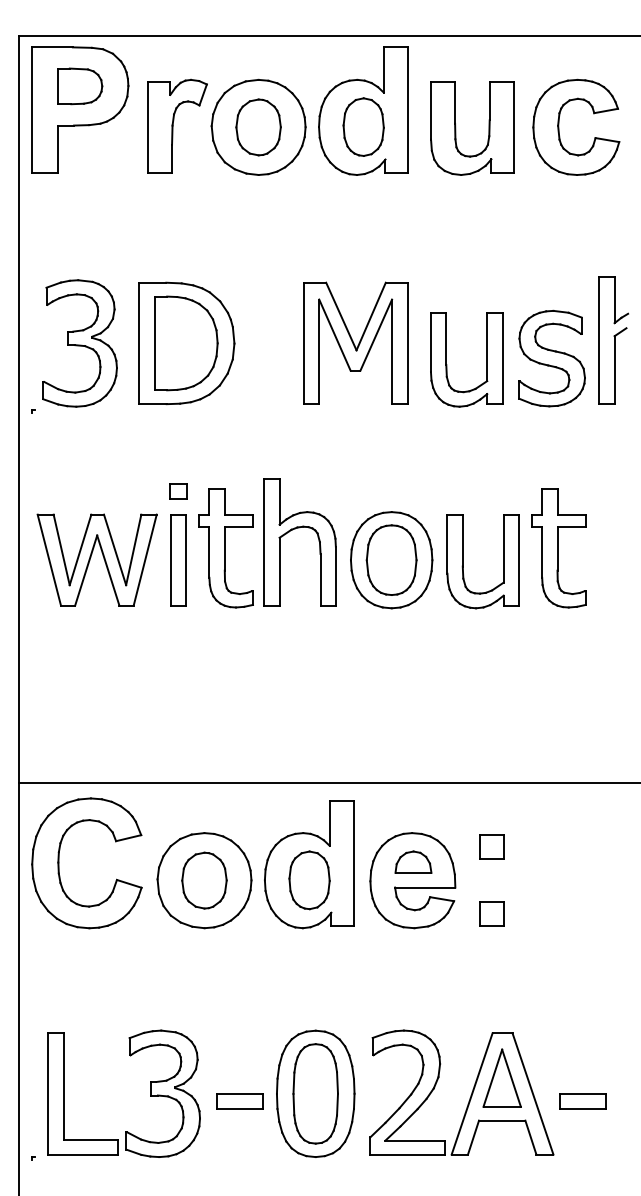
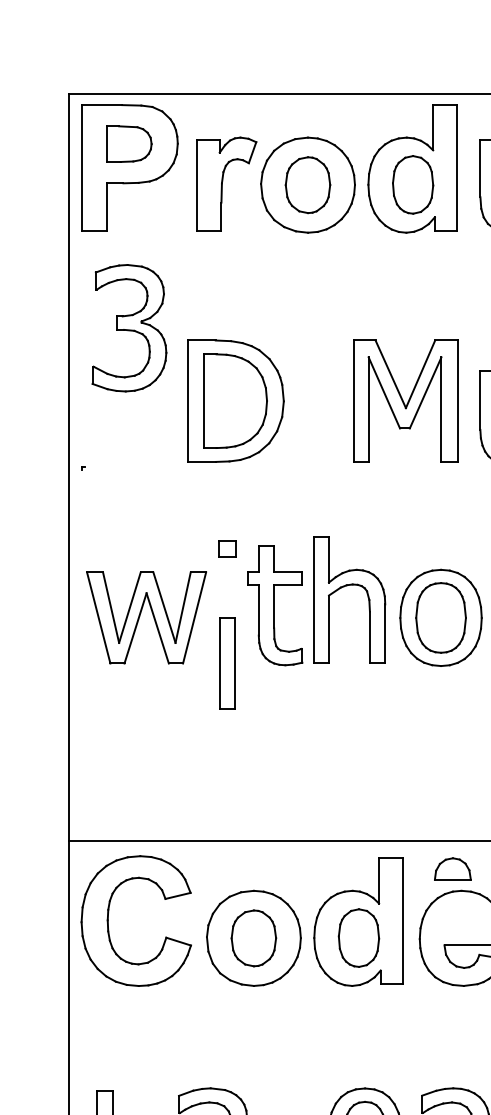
part: (79, 343) -> (128, 328), moved
part: (178, 560) -> (227, 664), moved
part: (413, 861) -> (452, 868), moved

